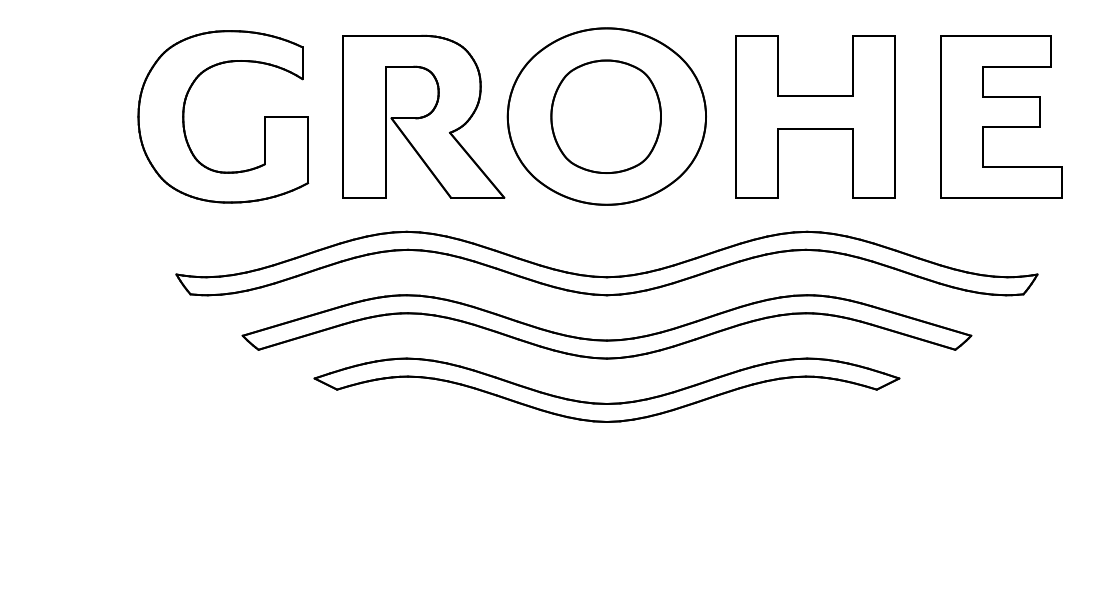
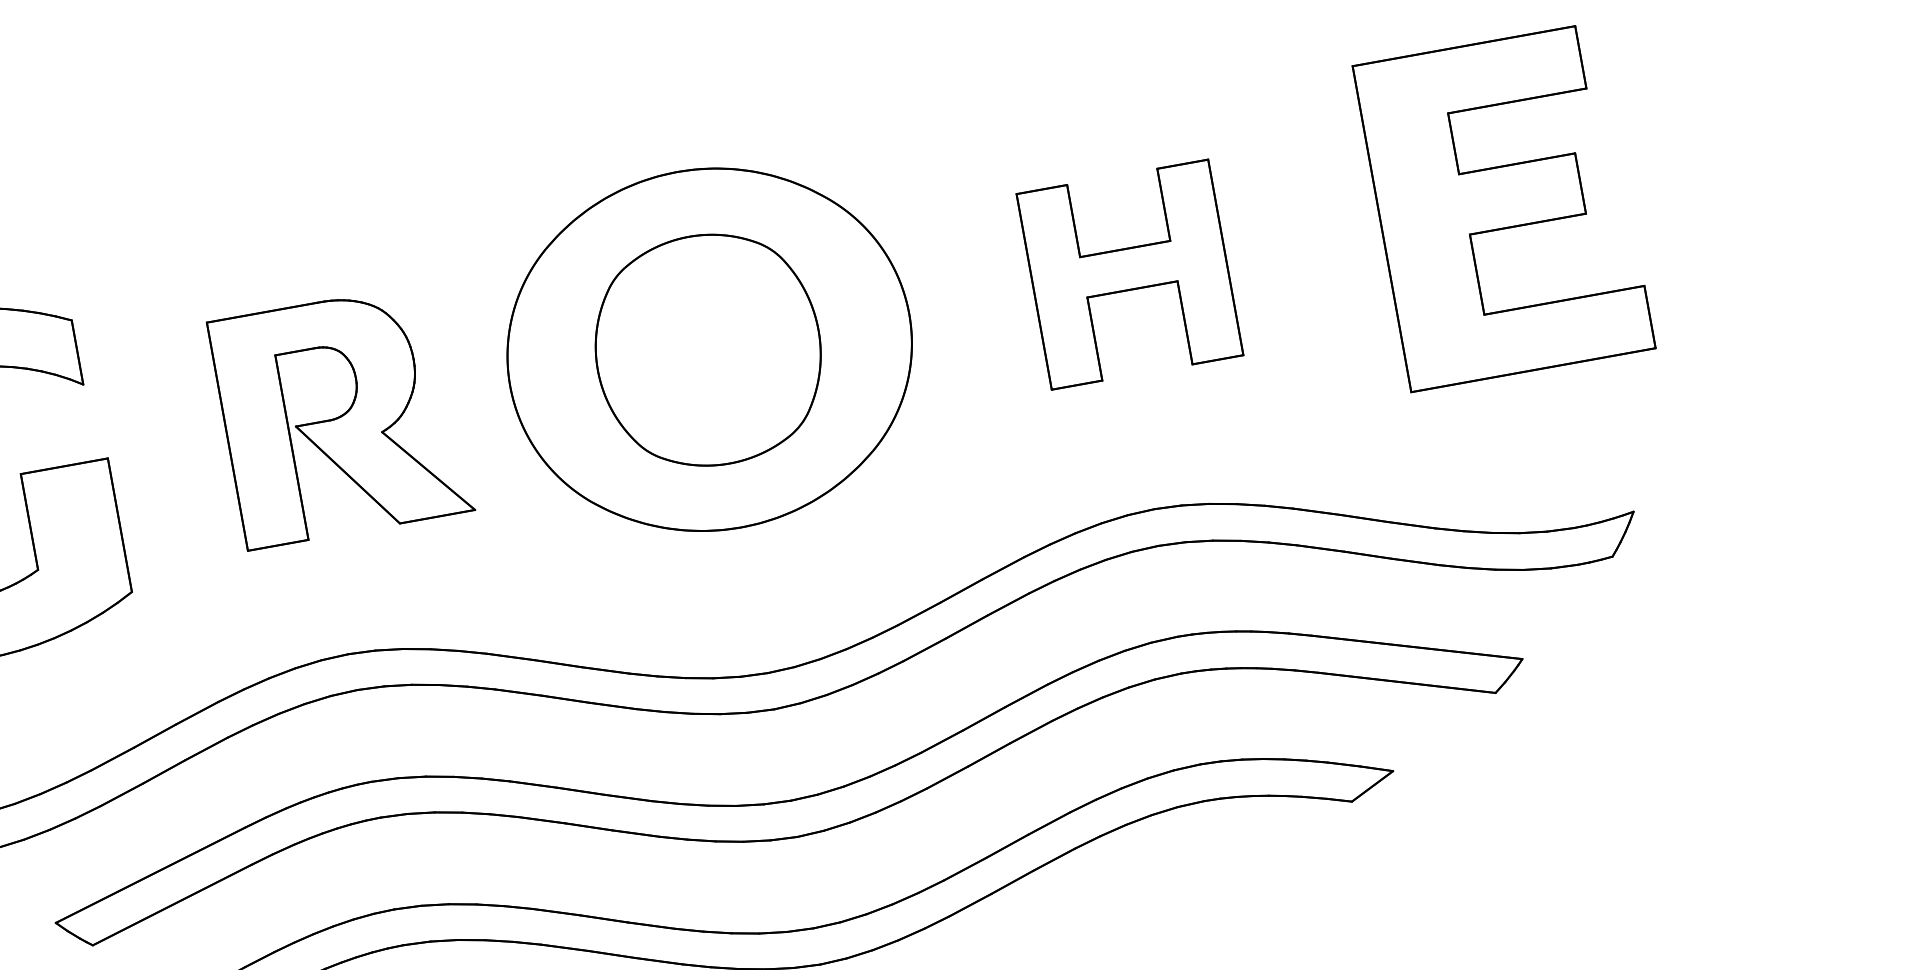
part: (423, 116) -> (340, 415), size x0.7
part: (815, 116) -> (1129, 273), size x0.6

